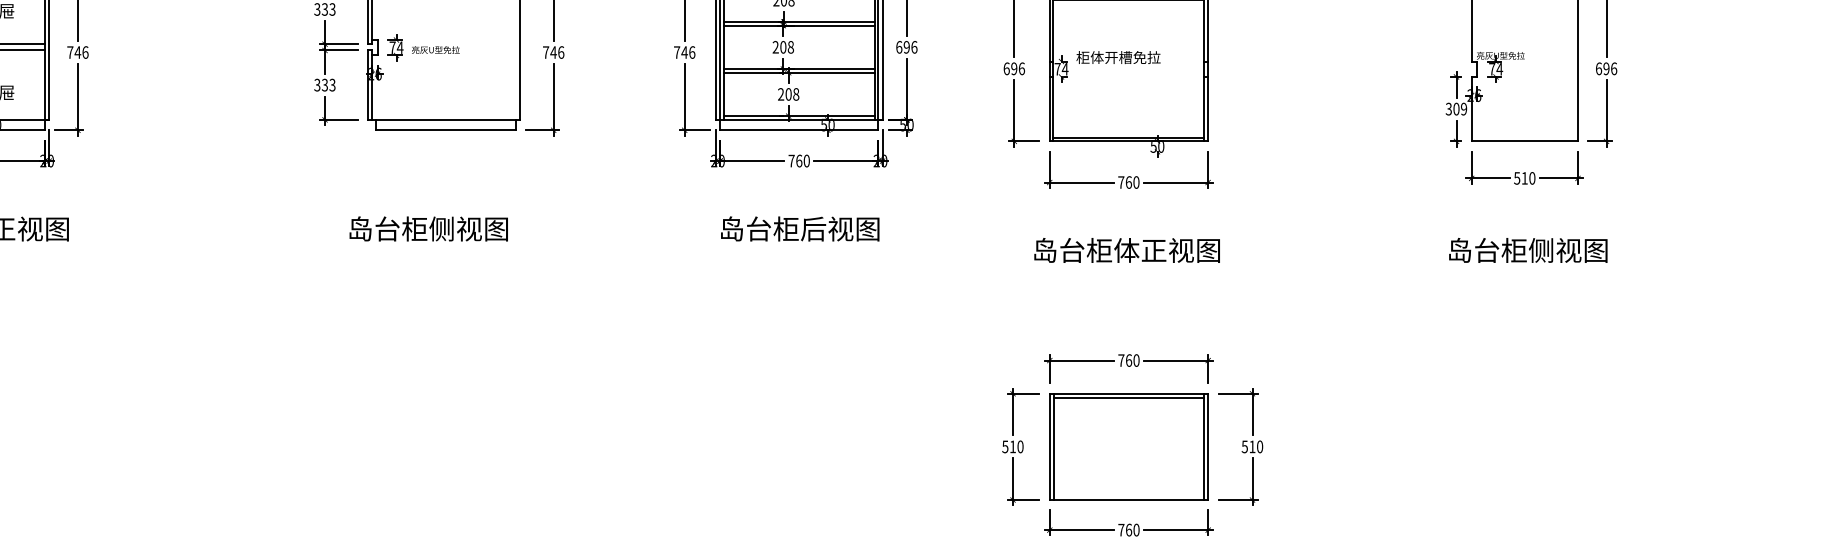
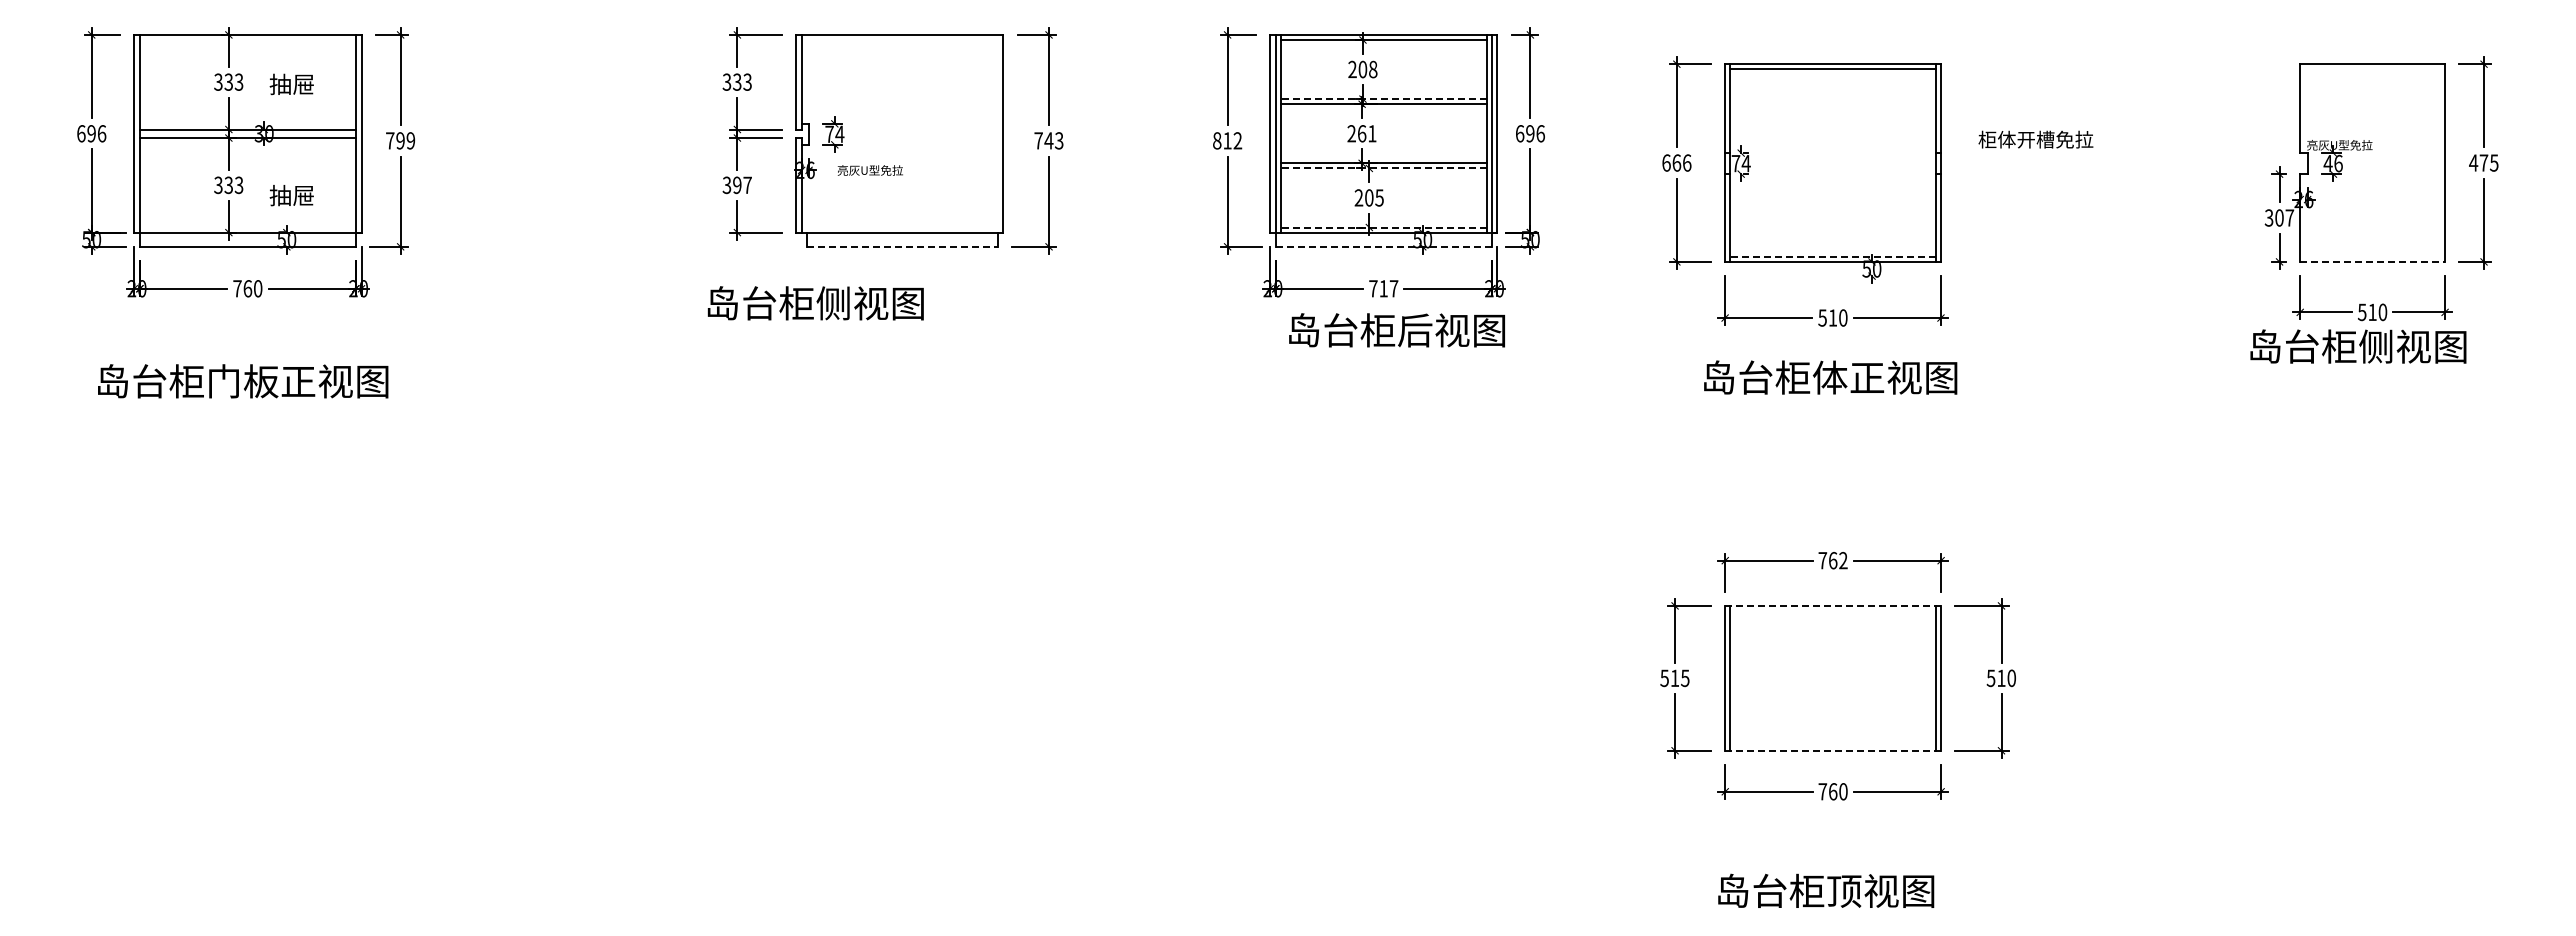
line: (799, 22) -> (1383, 99), solid -> dashed
text: (786, 47) -> (1366, 133), 208 -> 261
text: (435, 50) -> (869, 170), moved
text: (81, 52) -> (405, 140), 746 -> 799
text: (561, 52) -> (1059, 140), 746 -> 743
text: (684, 52) -> (1227, 140), 746 -> 812
text: (1118, 57) -> (2035, 139), moved
text: (1014, 68) -> (1676, 162), 696 -> 666
text: (1606, 68) -> (2483, 162), 696 -> 475
text: (1496, 69) -> (2333, 163), 74 -> 46
line: (799, 72) -> (1383, 168), solid -> dashed
text: (328, 85) -> (742, 185), 333 -> 397
text: (796, 94) -> (1379, 197), 208 -> 205
text: (1463, 108) -> (2289, 217), 309 -> 307
line: (799, 116) -> (1383, 227), solid -> dashed
line: (446, 130) -> (902, 246), solid -> dashed
line: (799, 130) -> (1383, 246), solid -> dashed
line: (1129, 137) -> (1833, 256), solid -> dashed
line: (1525, 141) -> (2373, 261), solid -> dashed
text: (802, 160) -> (1388, 288), 760 -> 717
text: (1124, 182) -> (1827, 317), 760 -> 510
text: (428, 229) -> (815, 303), moved
text: (799, 229) -> (1396, 330), moved
text: (1127, 250) -> (1830, 377), moved
text: (1528, 250) -> (2358, 346), moved
text: (1136, 360) -> (1843, 560), 760 -> 762
line: (1129, 393) -> (1833, 605), solid -> dashed
line: (1129, 397) -> (1833, 611), removed
text: (1020, 446) -> (1685, 677), 510 -> 515
line: (1129, 499) -> (1833, 750), solid -> dashed

